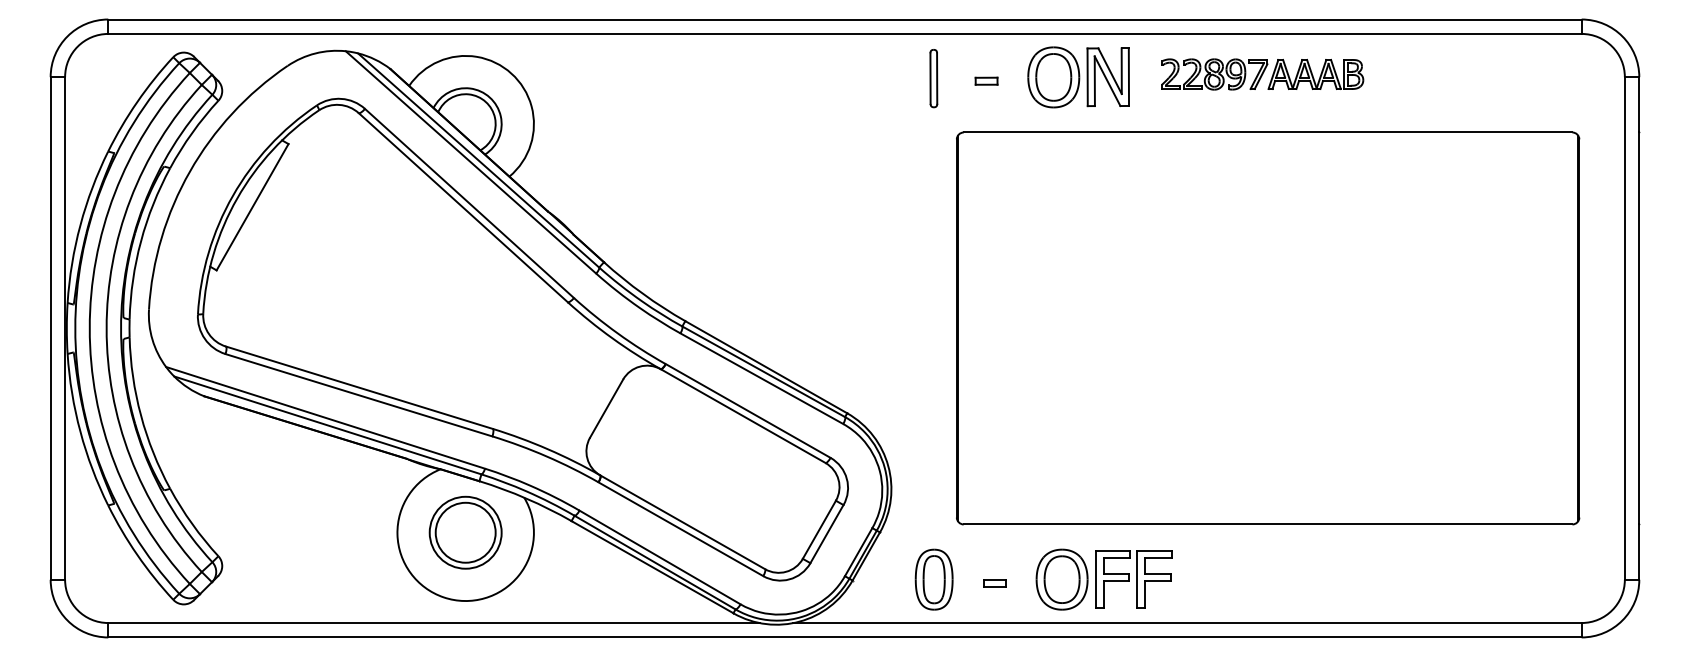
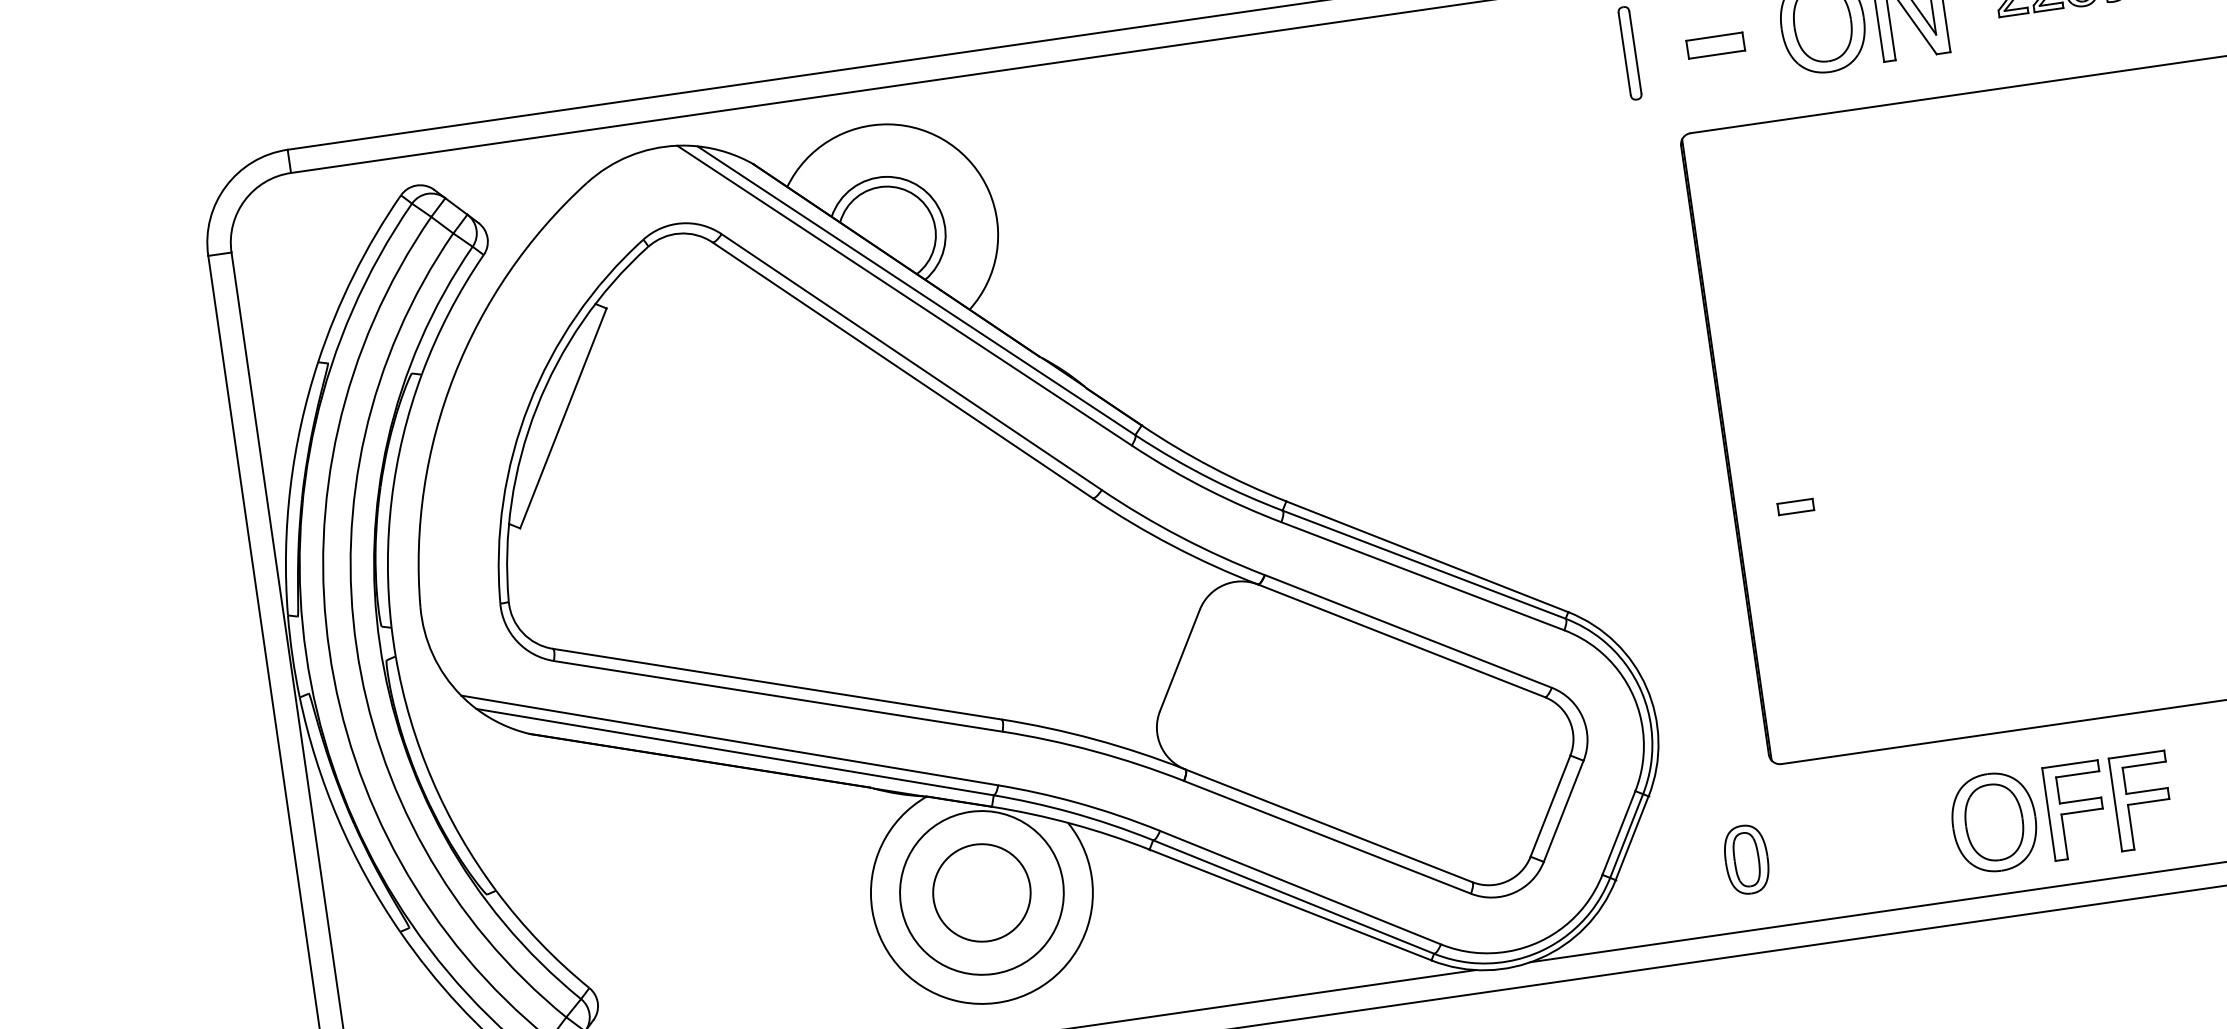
part: (986, 80) -> (1715, 44), size x1.6
circle: (465, 532) -> (981, 892), size x1.4
part: (933, 579) -> (1745, 859), size x0.7
part: (1103, 579) -> (2060, 812), moved
part: (994, 583) -> (1795, 507), moved

